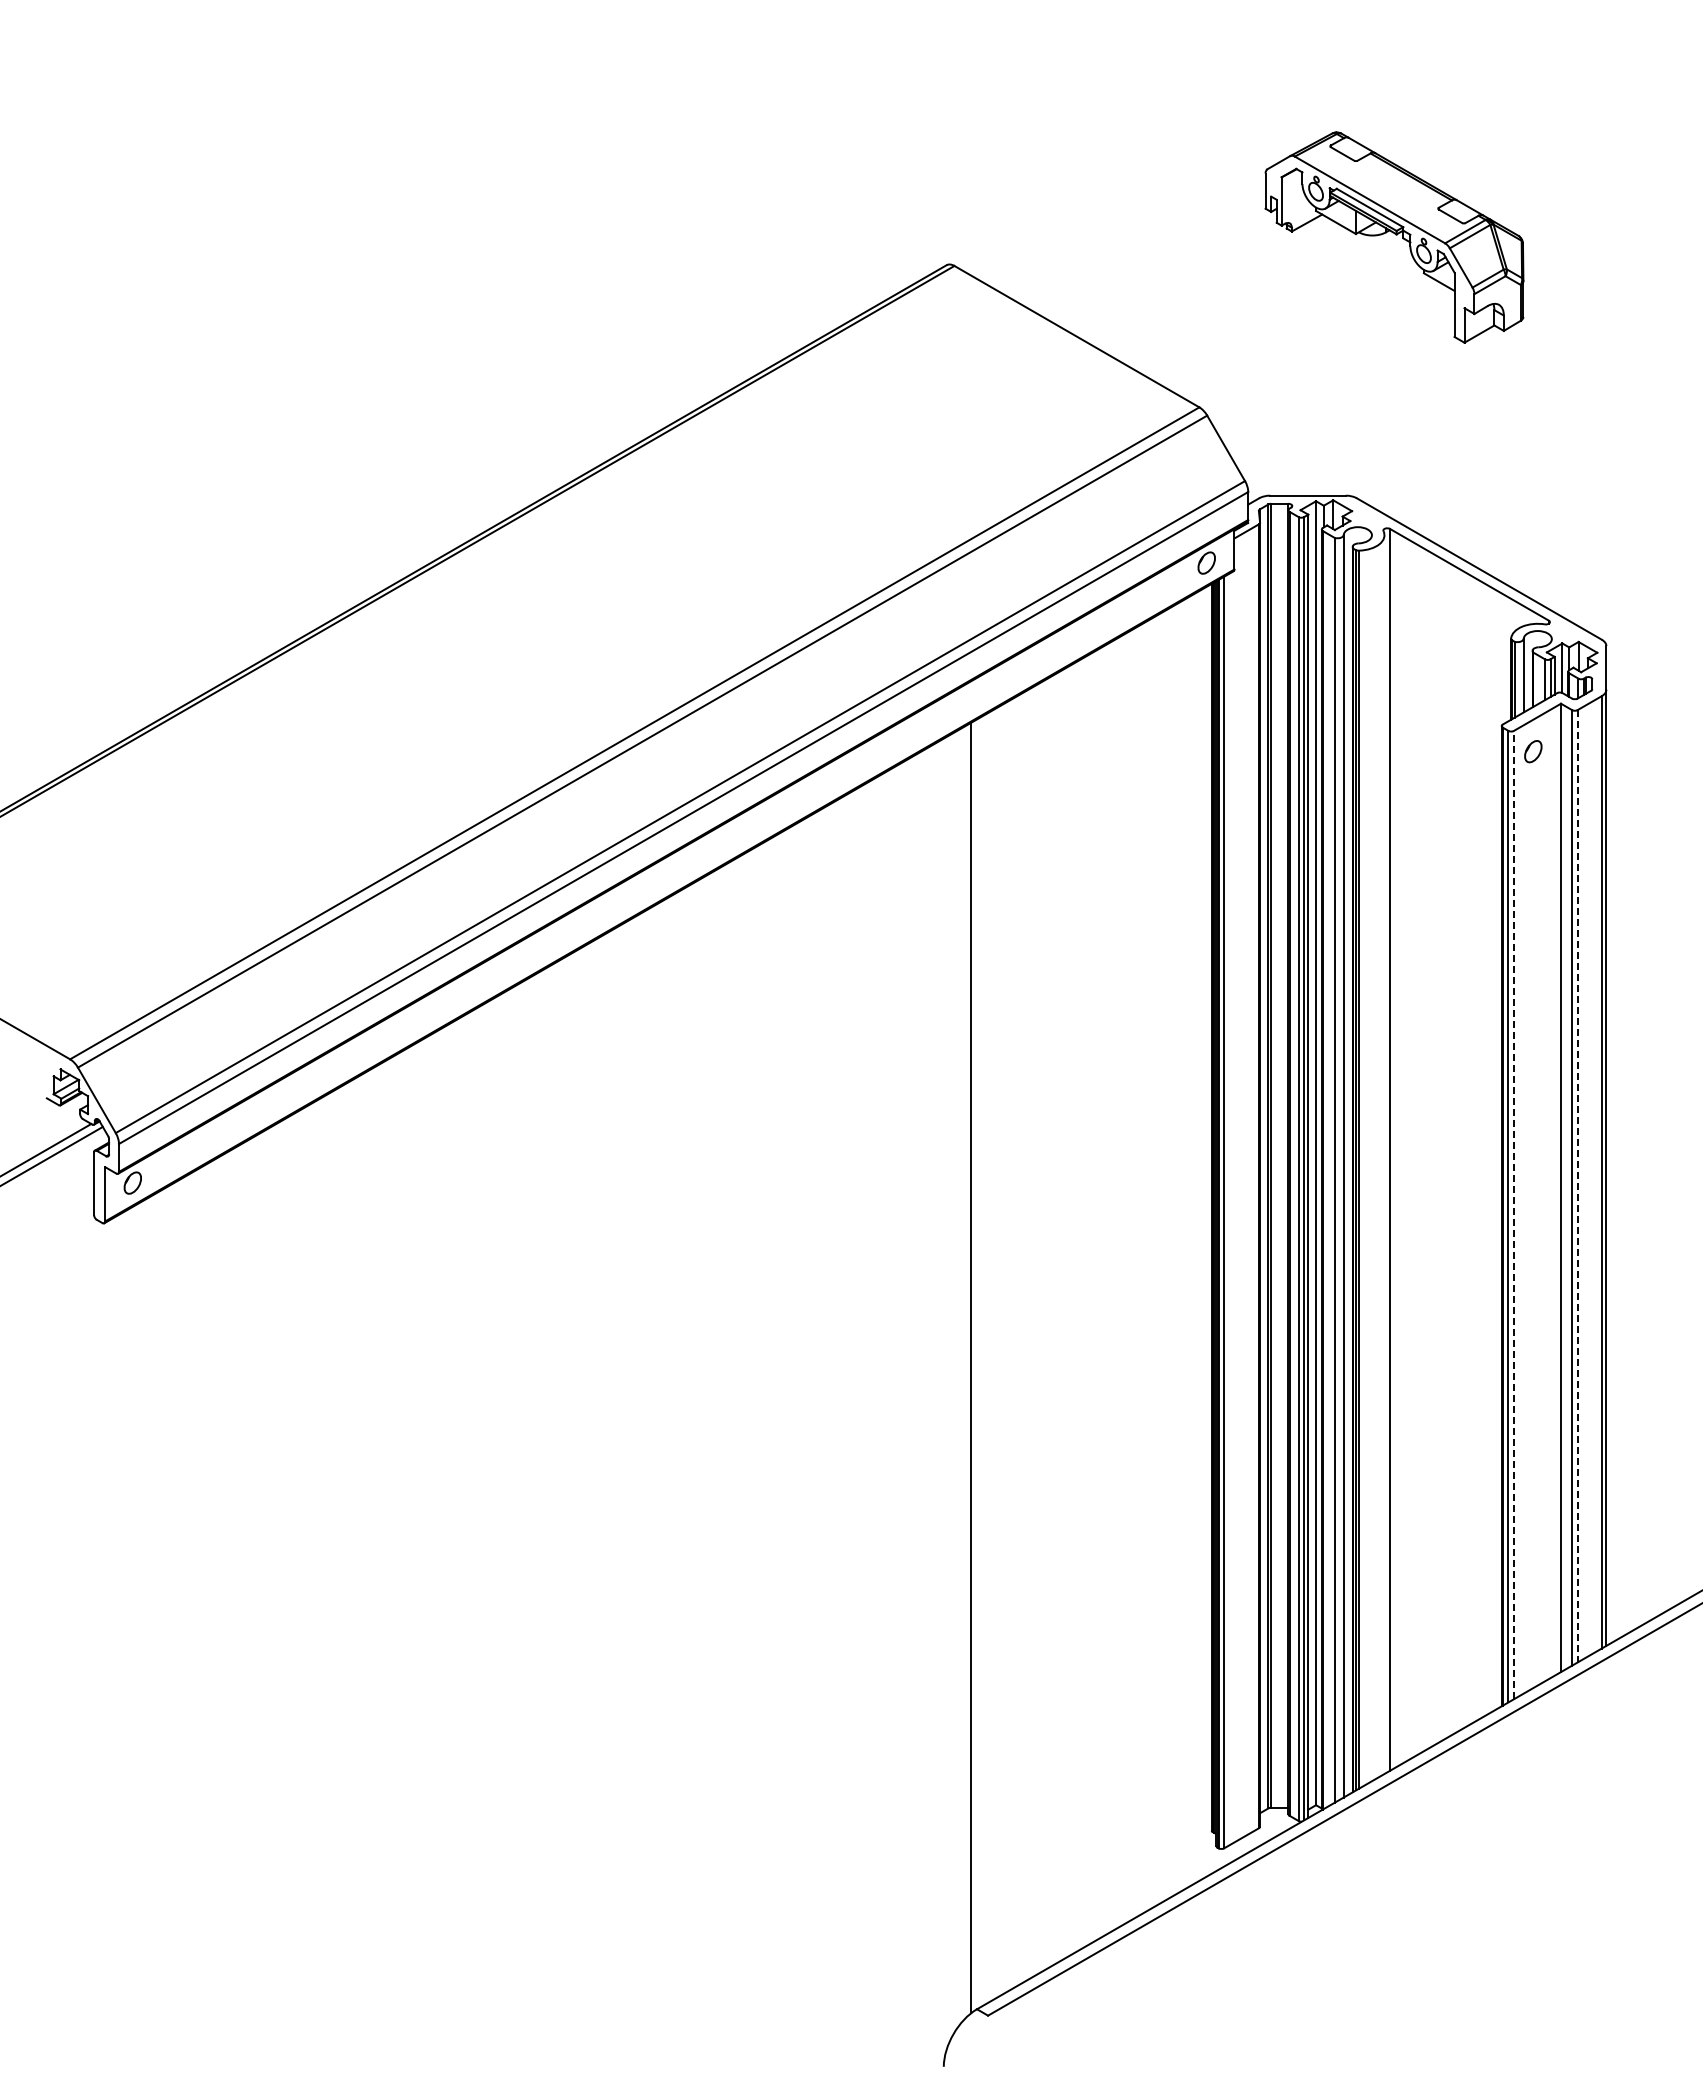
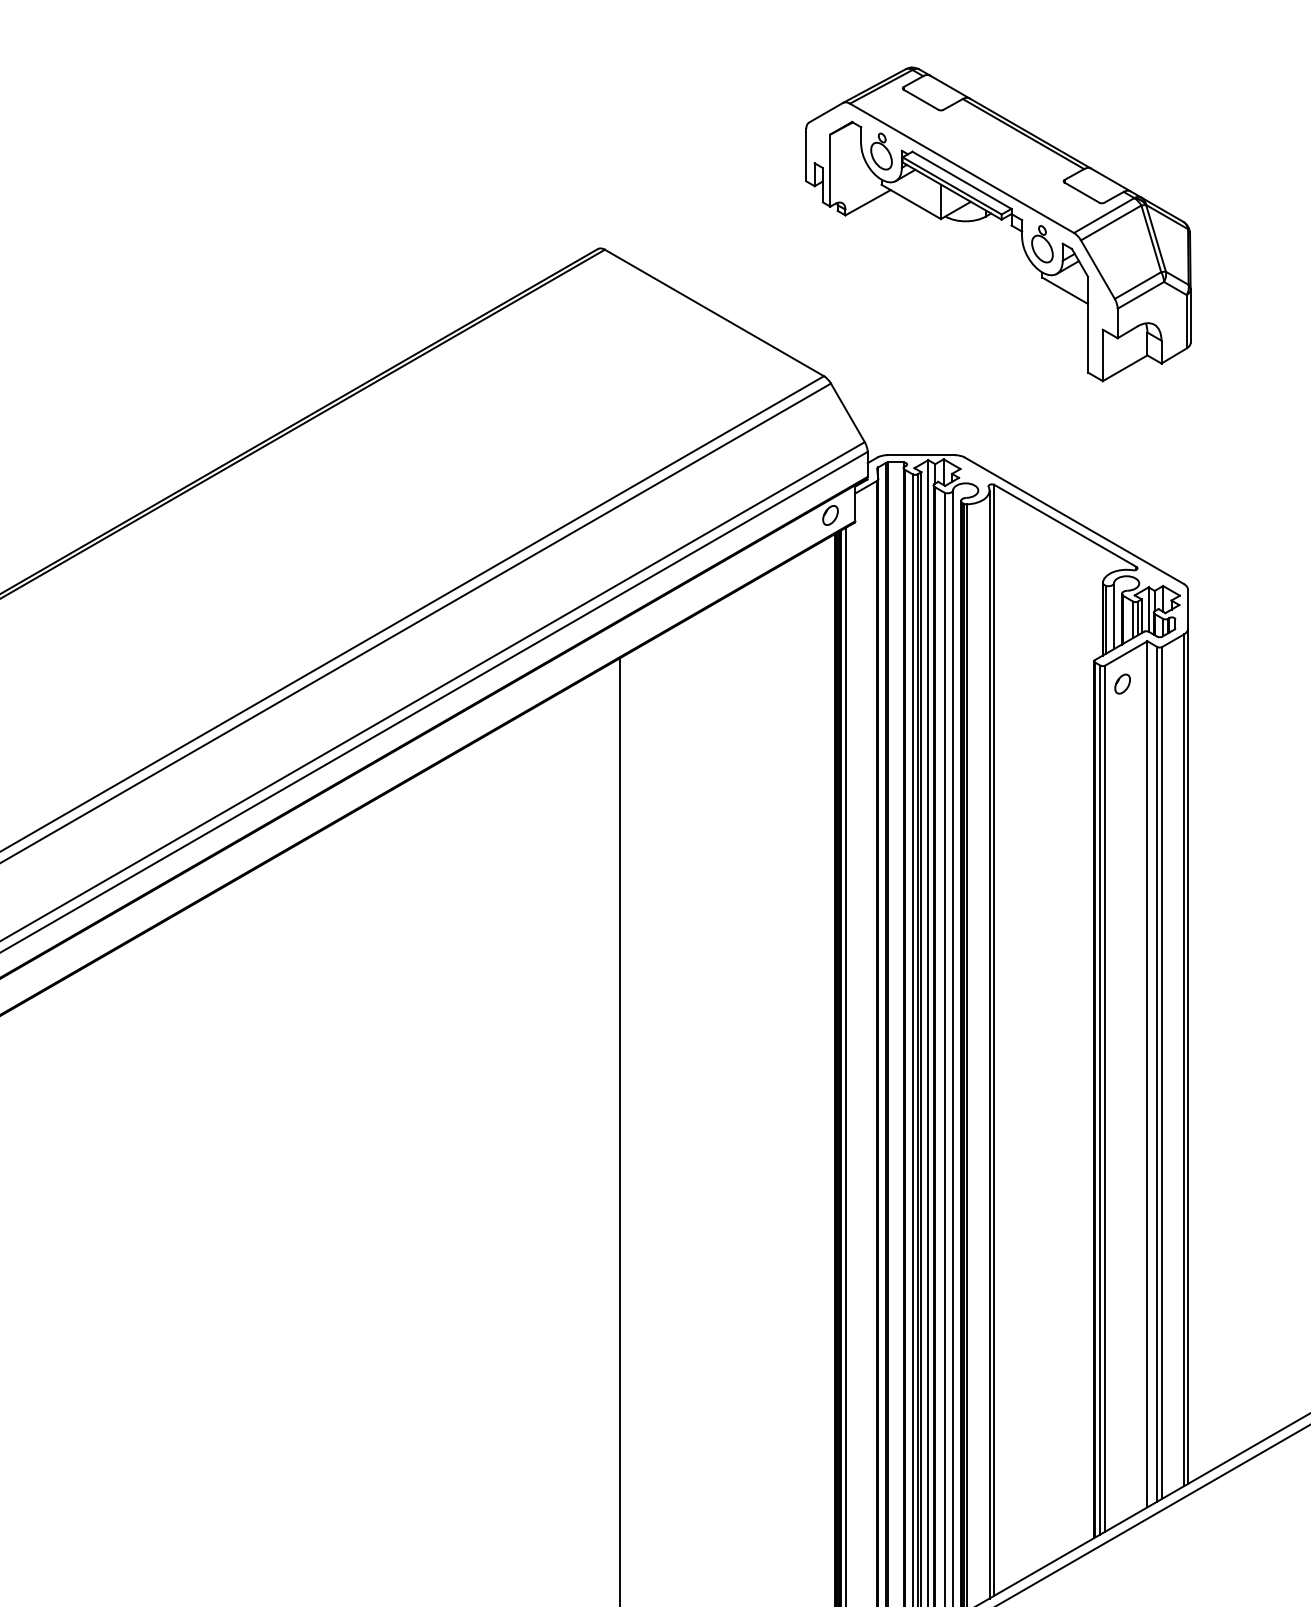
part: (1394, 237) -> (998, 224), size x1.67
line: (1384, 1154) -> (989, 1044), added
line: (1577, 1185) -> (1162, 1072), dashed -> solid
line: (1513, 1214) -> (1104, 1098), dashed -> solid

